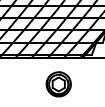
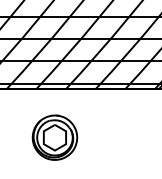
part: (58, 84) -> (54, 137), moved

